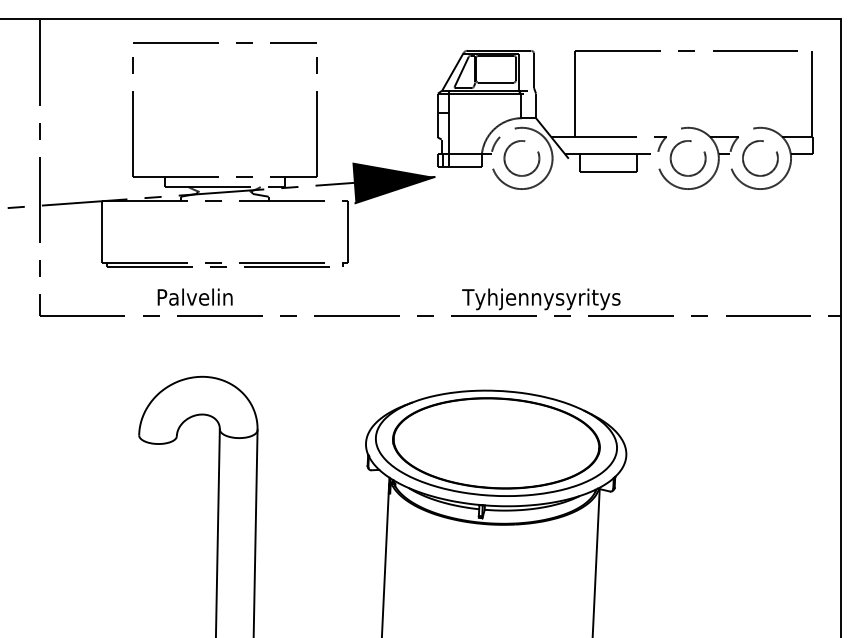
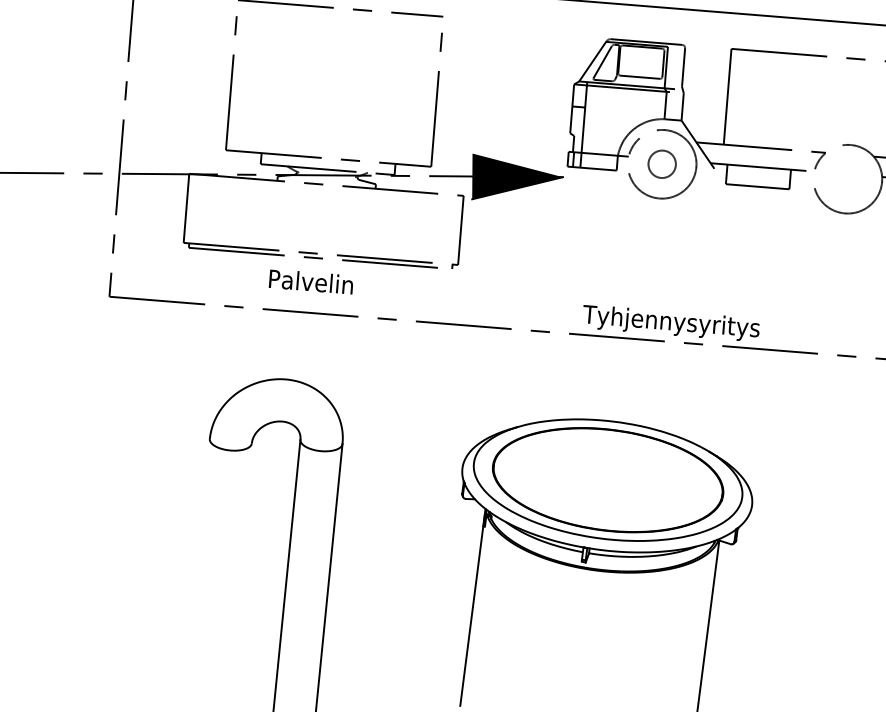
circle: (521, 158) -> (661, 164), size x0.7
circle: (687, 158) -> (847, 179), removed
text: (194, 296) -> (310, 281), moved

